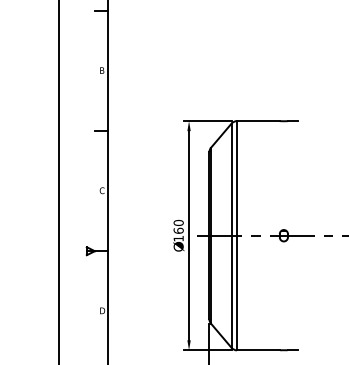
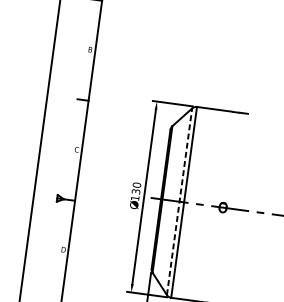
text: (178, 230) -> (135, 191), 160 -> 130
line: (231, 235) -> (179, 201), solid -> dashed

